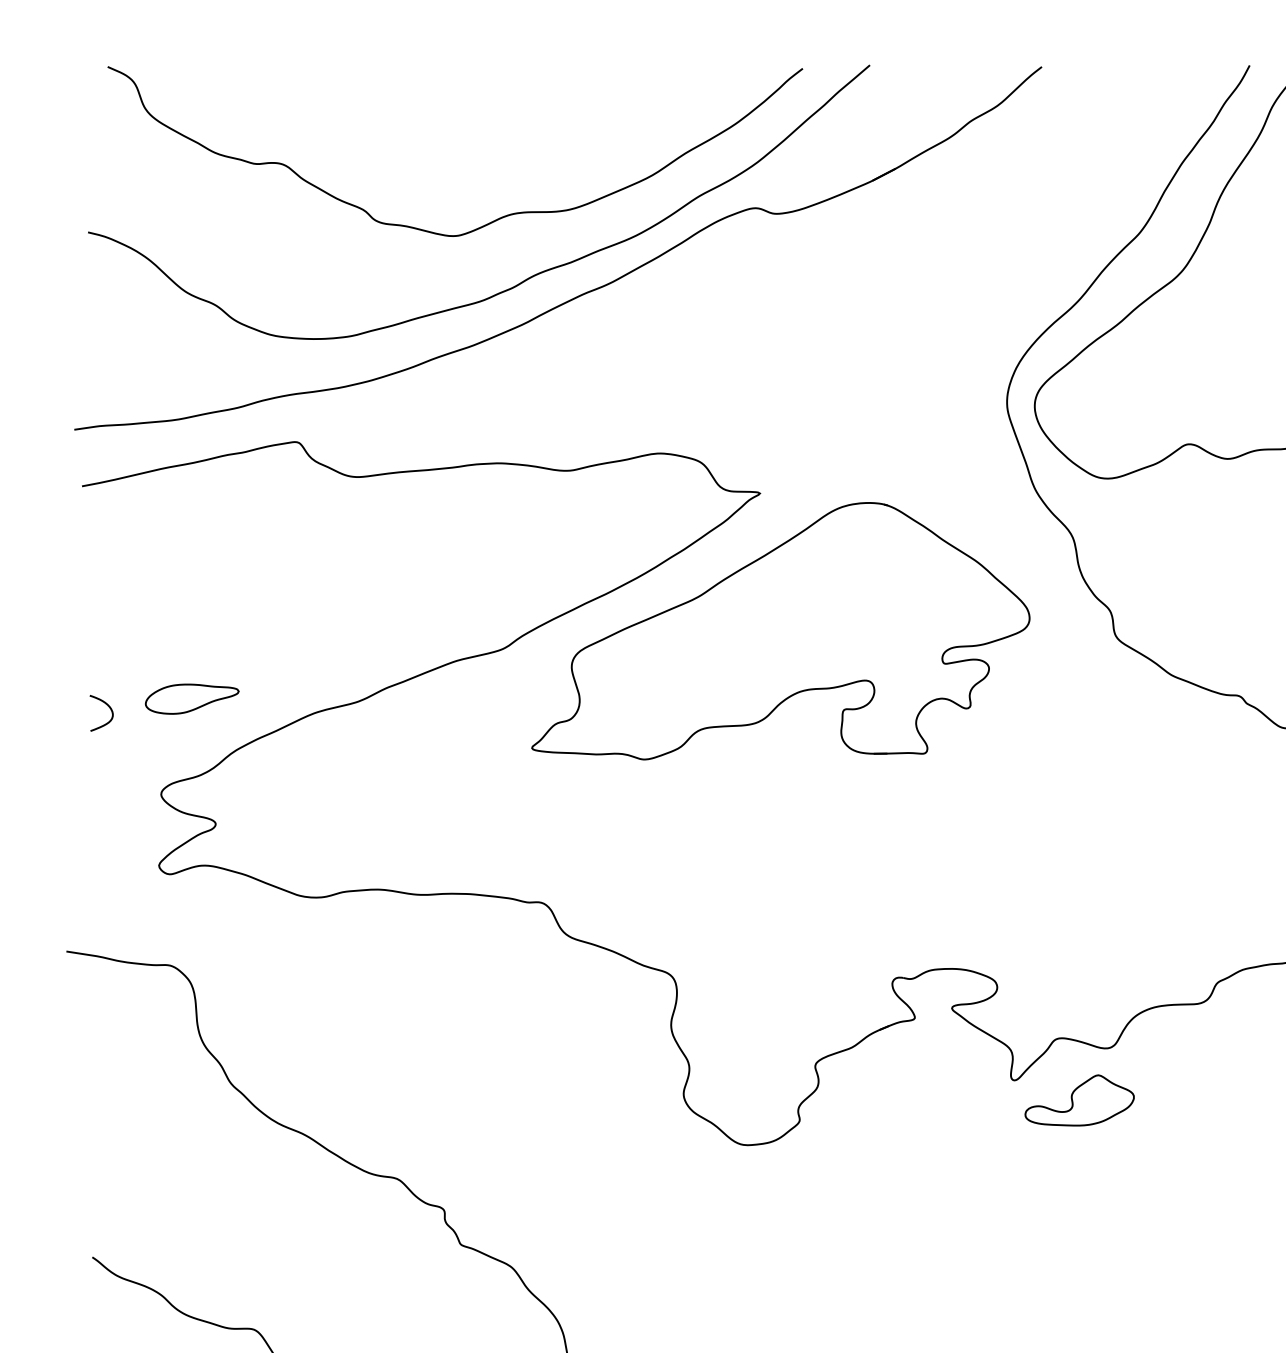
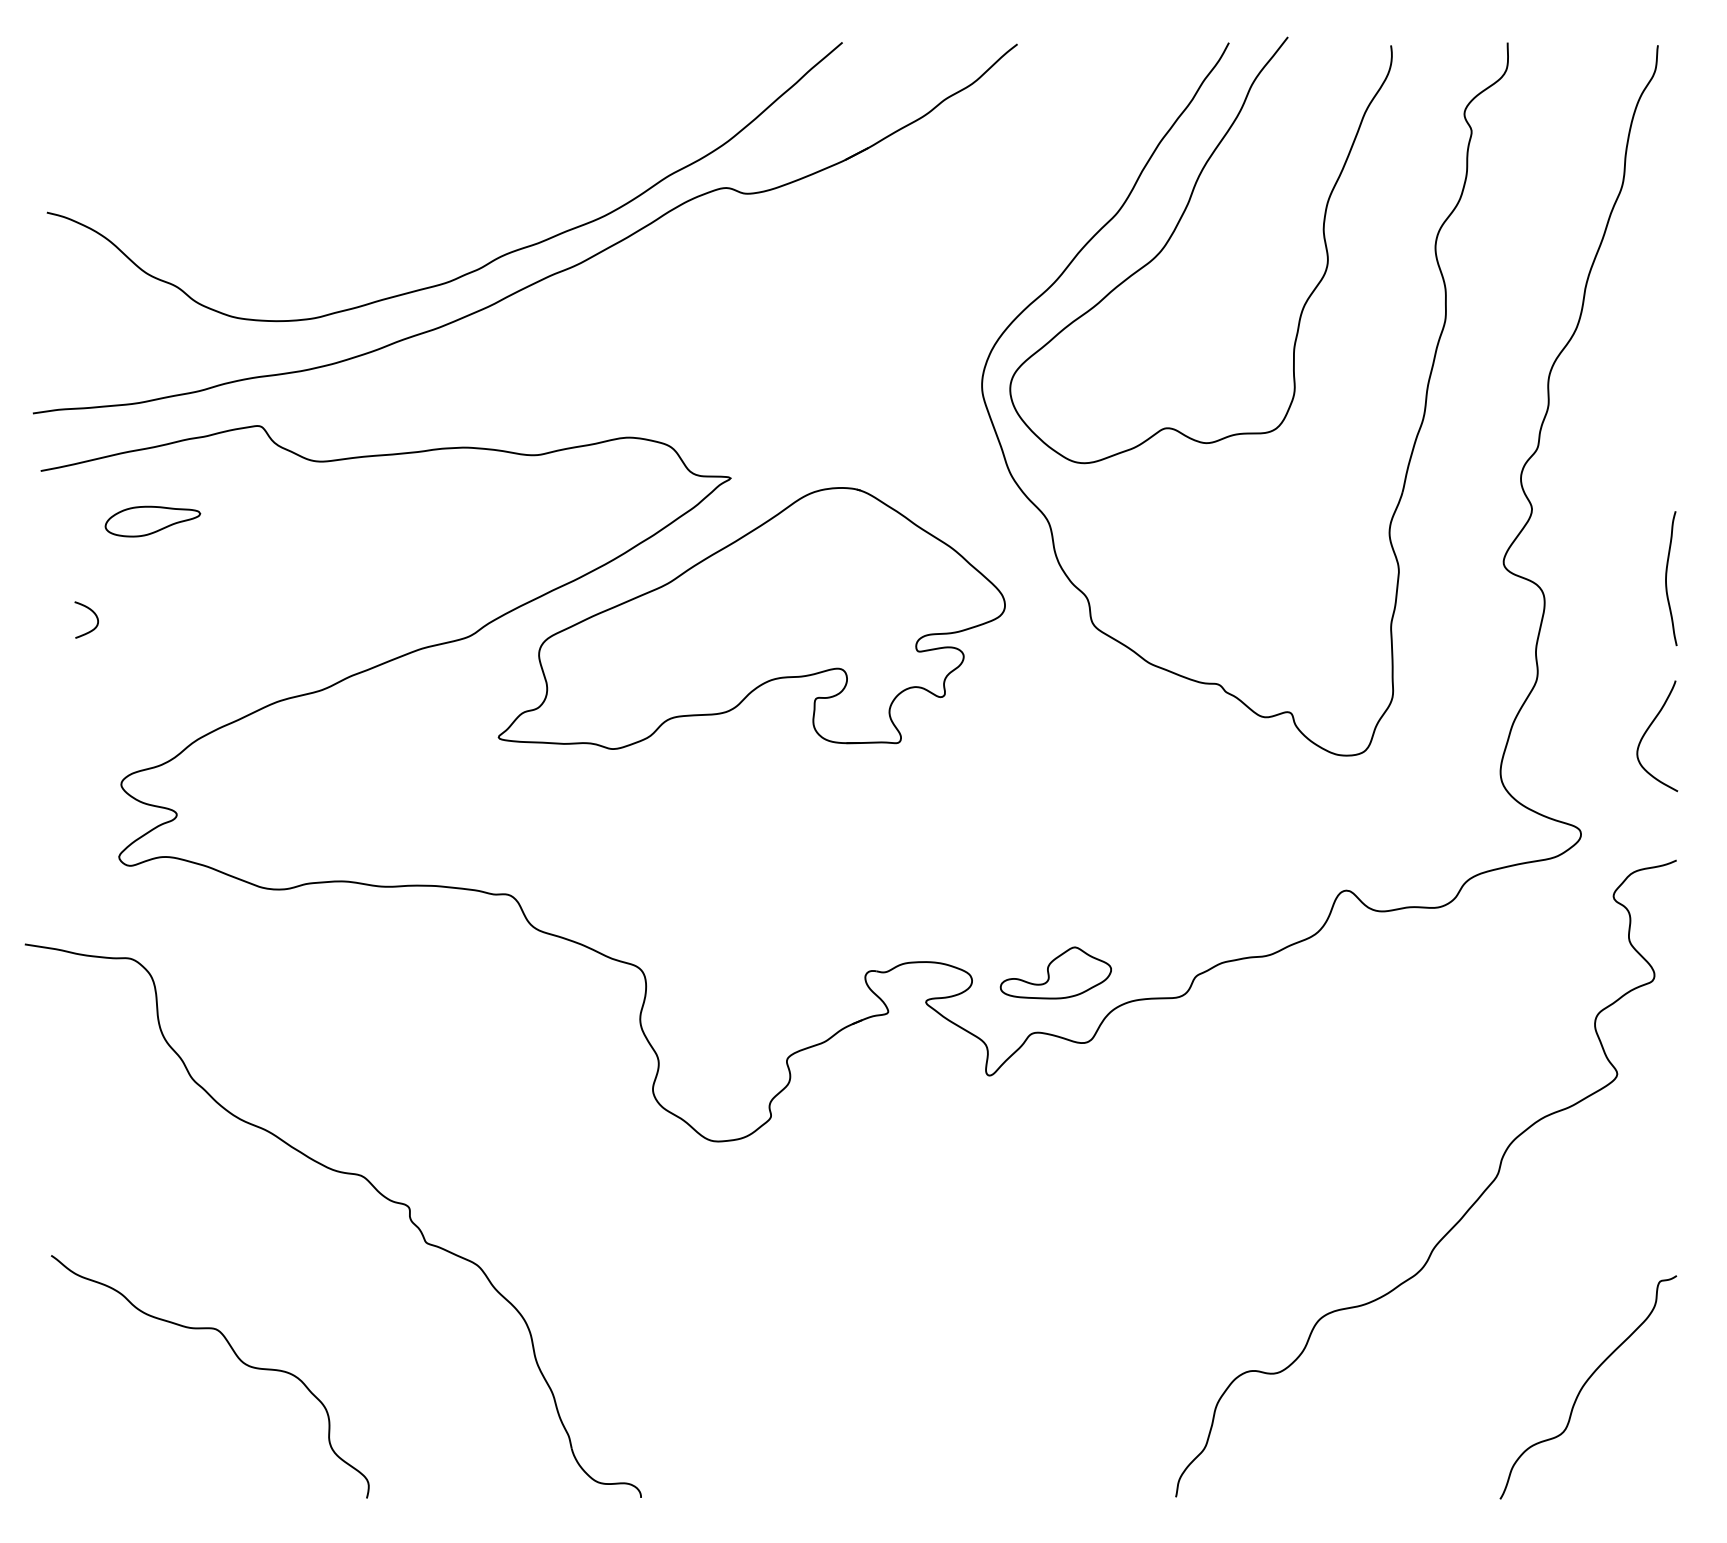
curve: (489, 222) -> (455, 202), removed
part: (191, 699) -> (152, 521), moved
curve: (107, 705) -> (92, 612), moved
part: (1079, 1099) -> (1055, 972), moved

